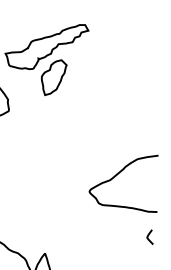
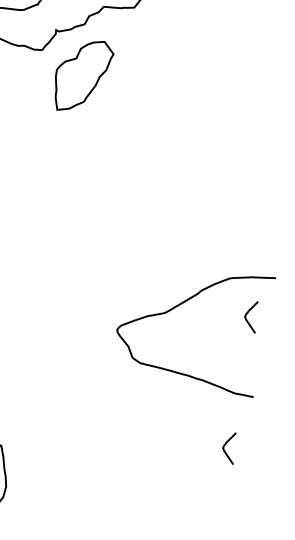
curve: (149, 173) -> (250, 312), added

